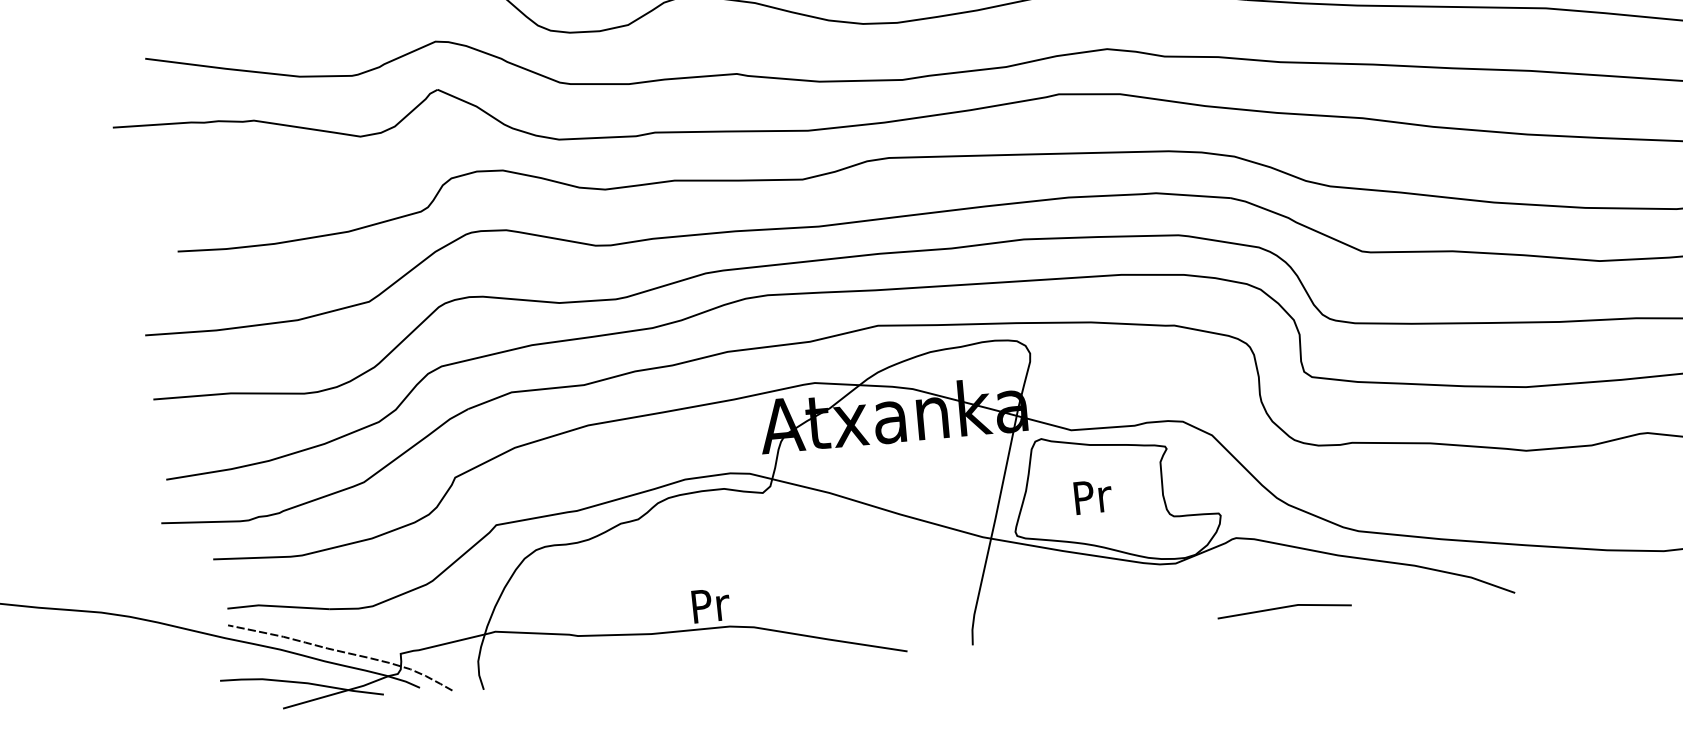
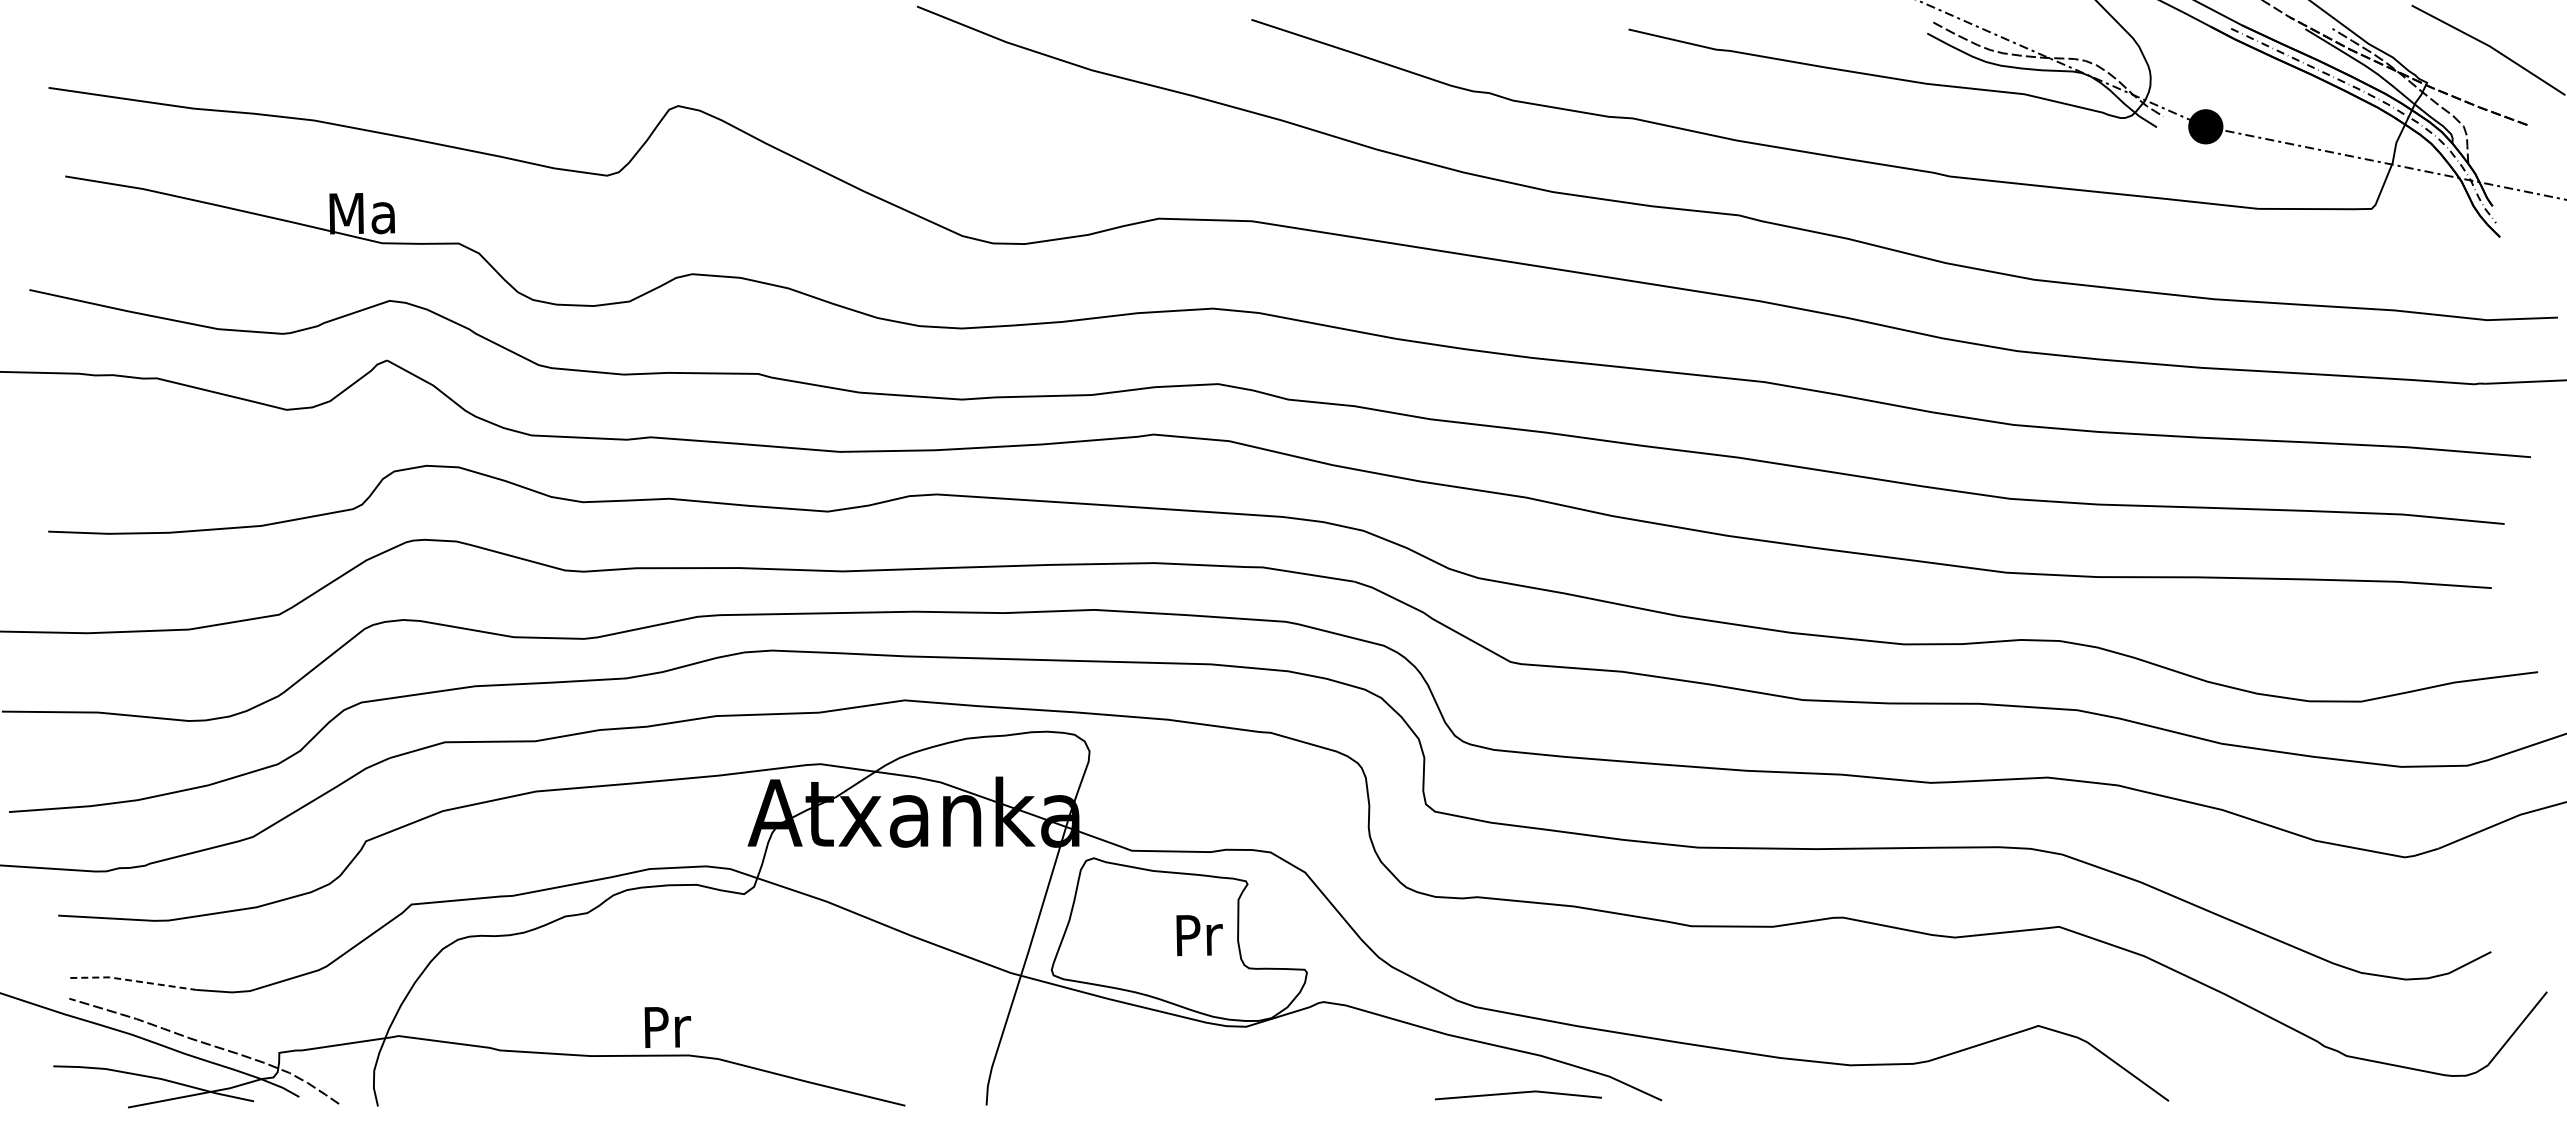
text: (1093, 496) -> (1199, 935), moved
line: (278, 606) -> (133, 980), solid -> dashed
line: (1284, 607) -> (1518, 1093), moved

